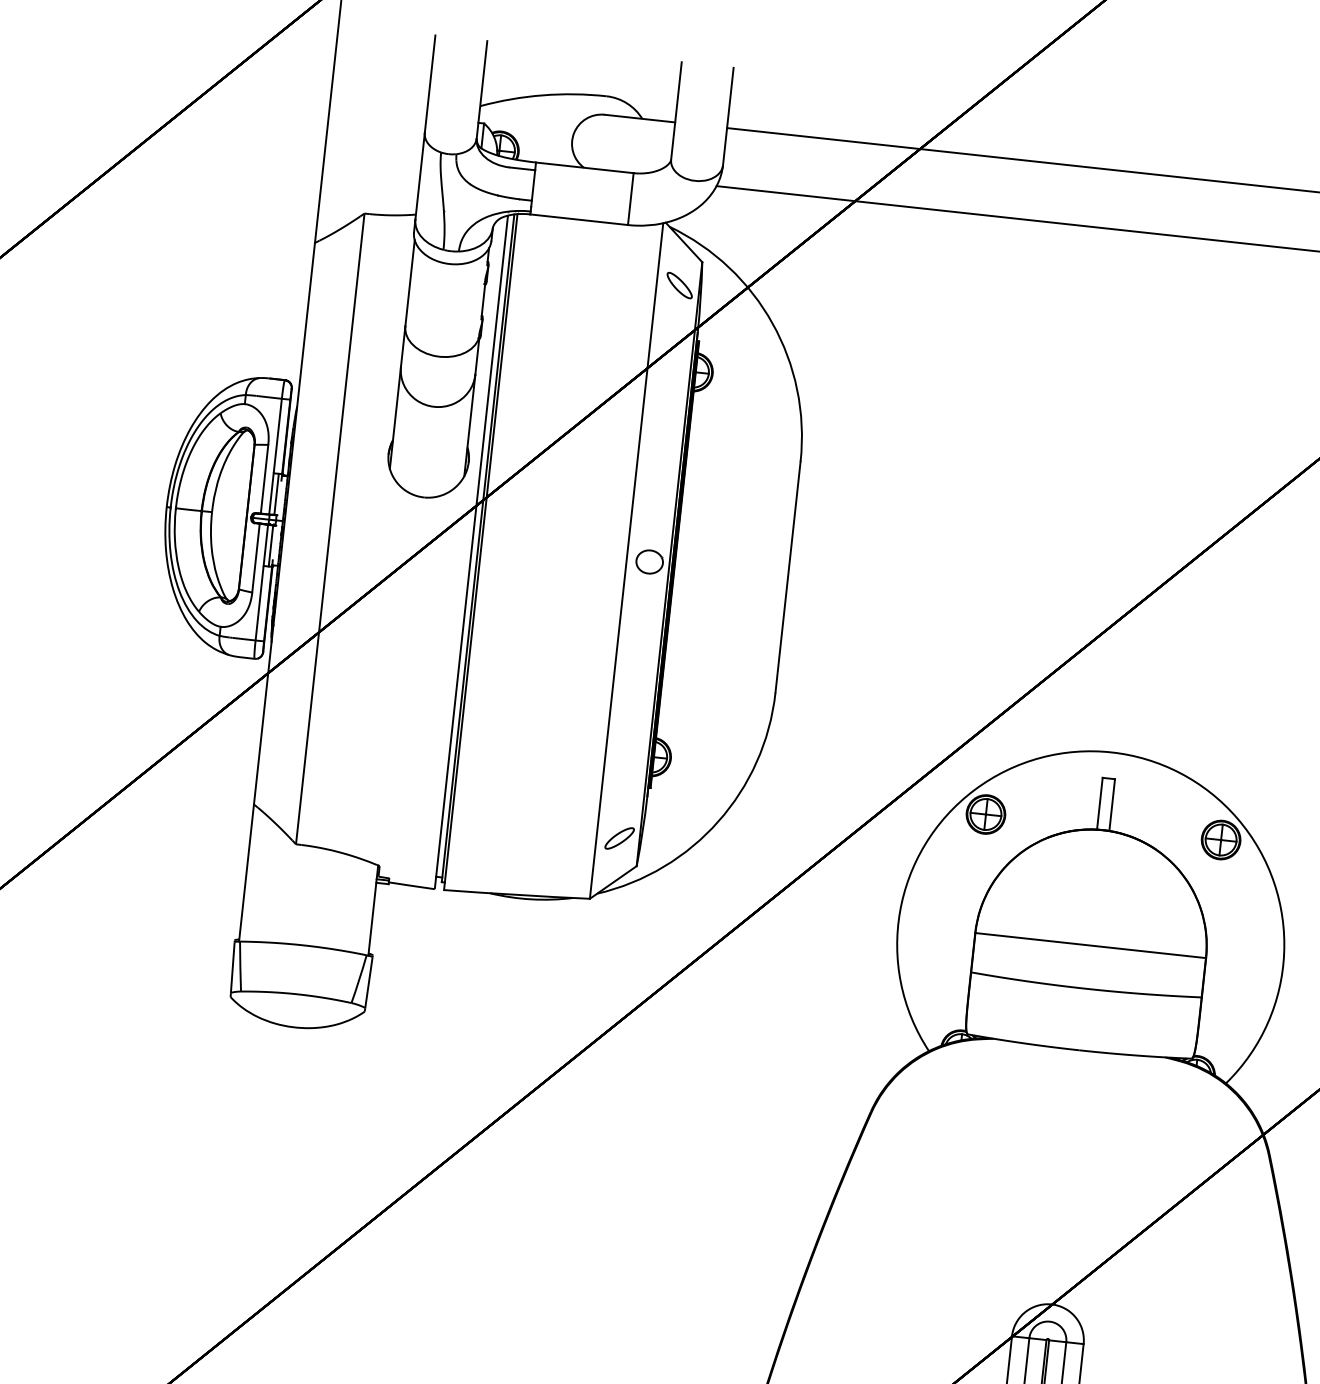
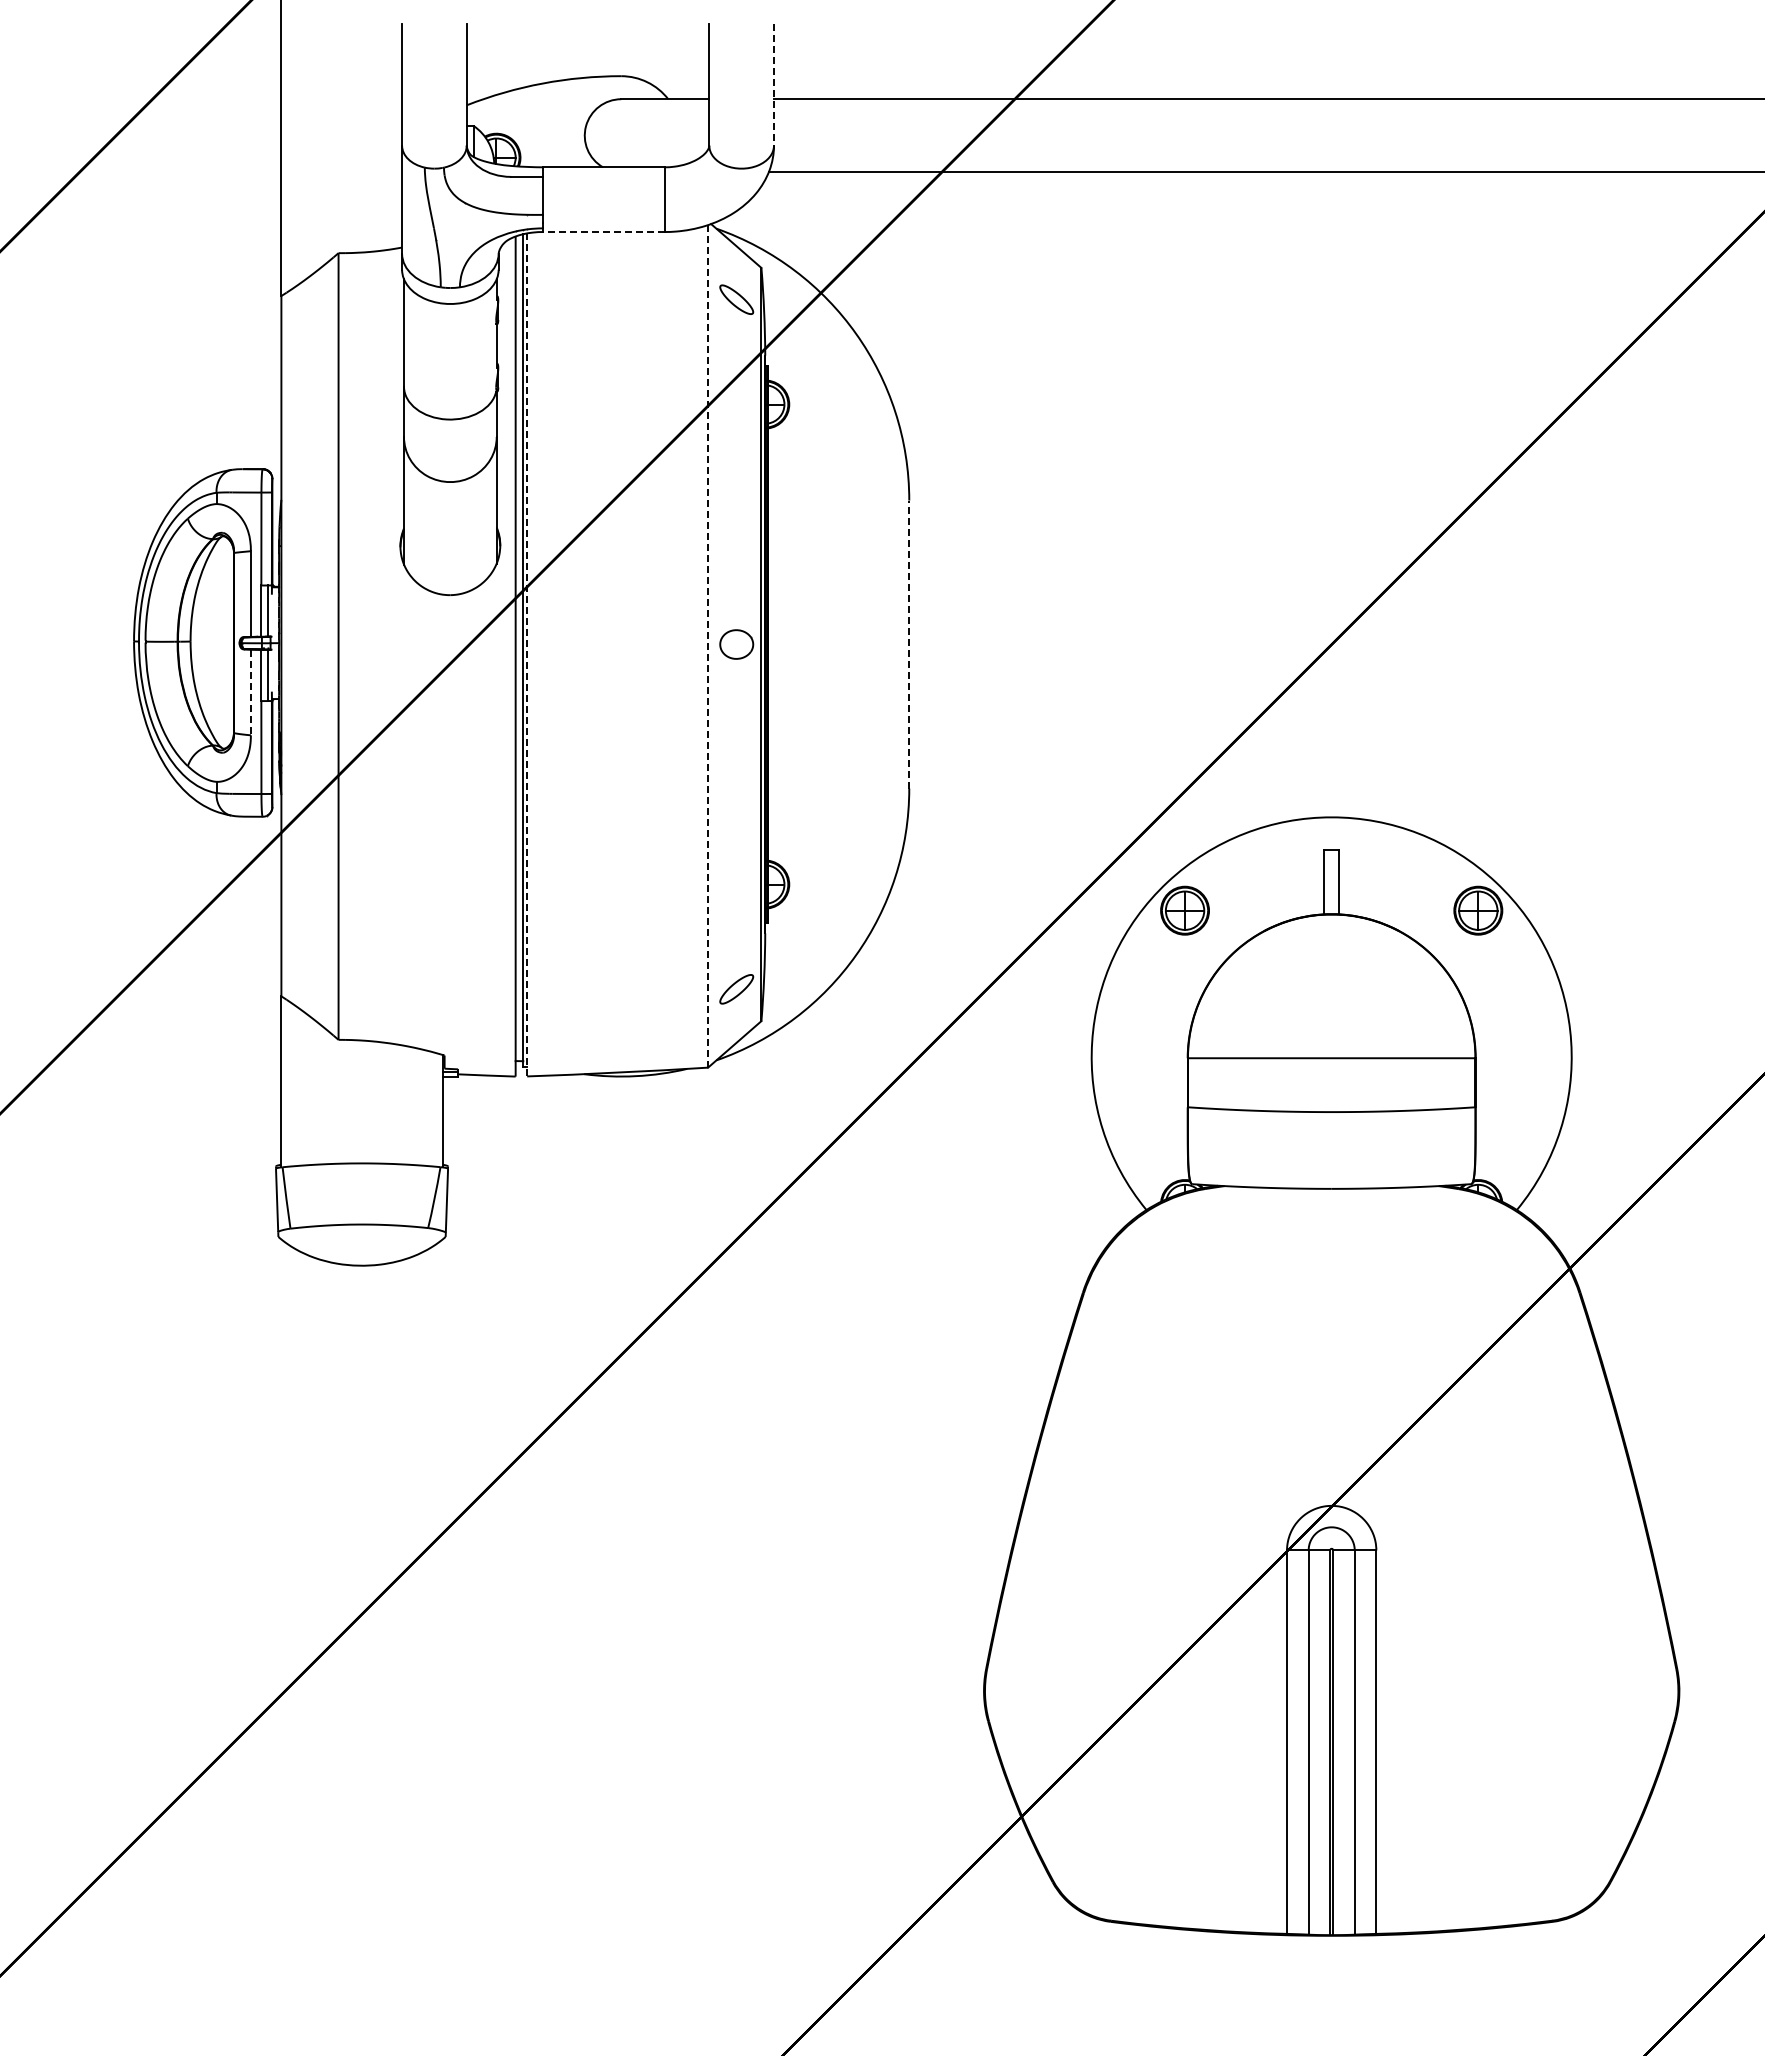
line: (728, 116) -> (774, 84), solid -> dashed
line: (578, 220) -> (603, 232), solid -> dashed
line: (481, 551) -> (527, 654), solid -> dashed
line: (255, 558) -> (250, 692), solid -> dashed
line: (626, 561) -> (708, 646), solid -> dashed
line: (788, 577) -> (909, 644), solid -> dashed

